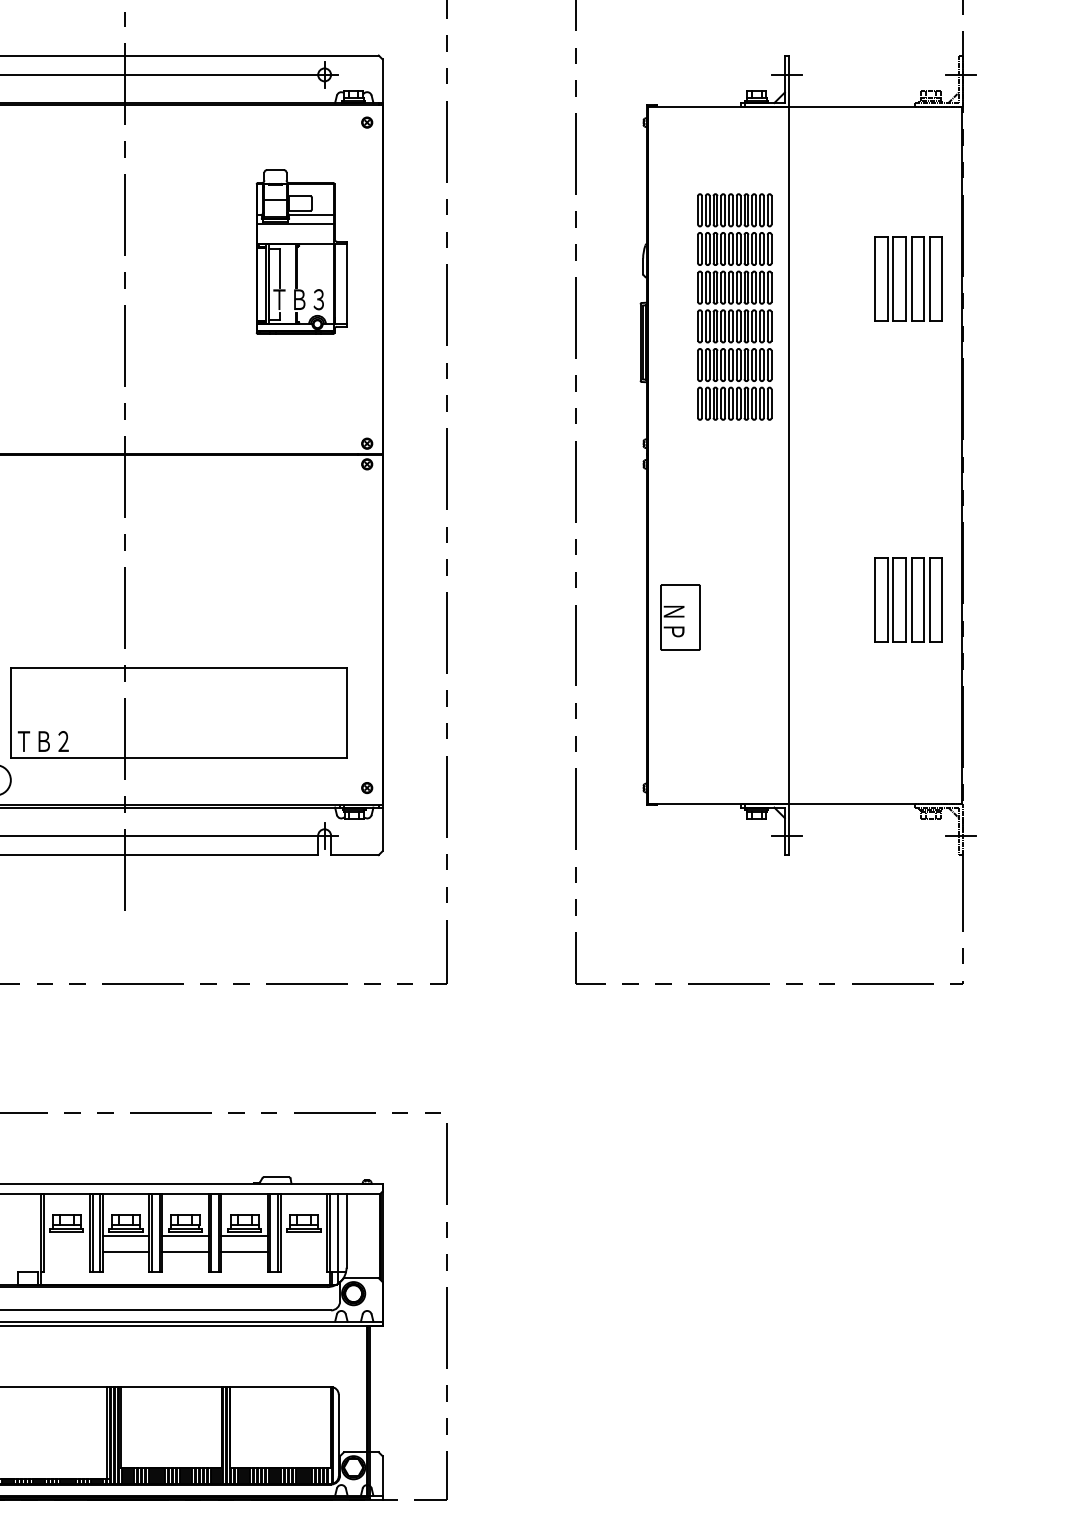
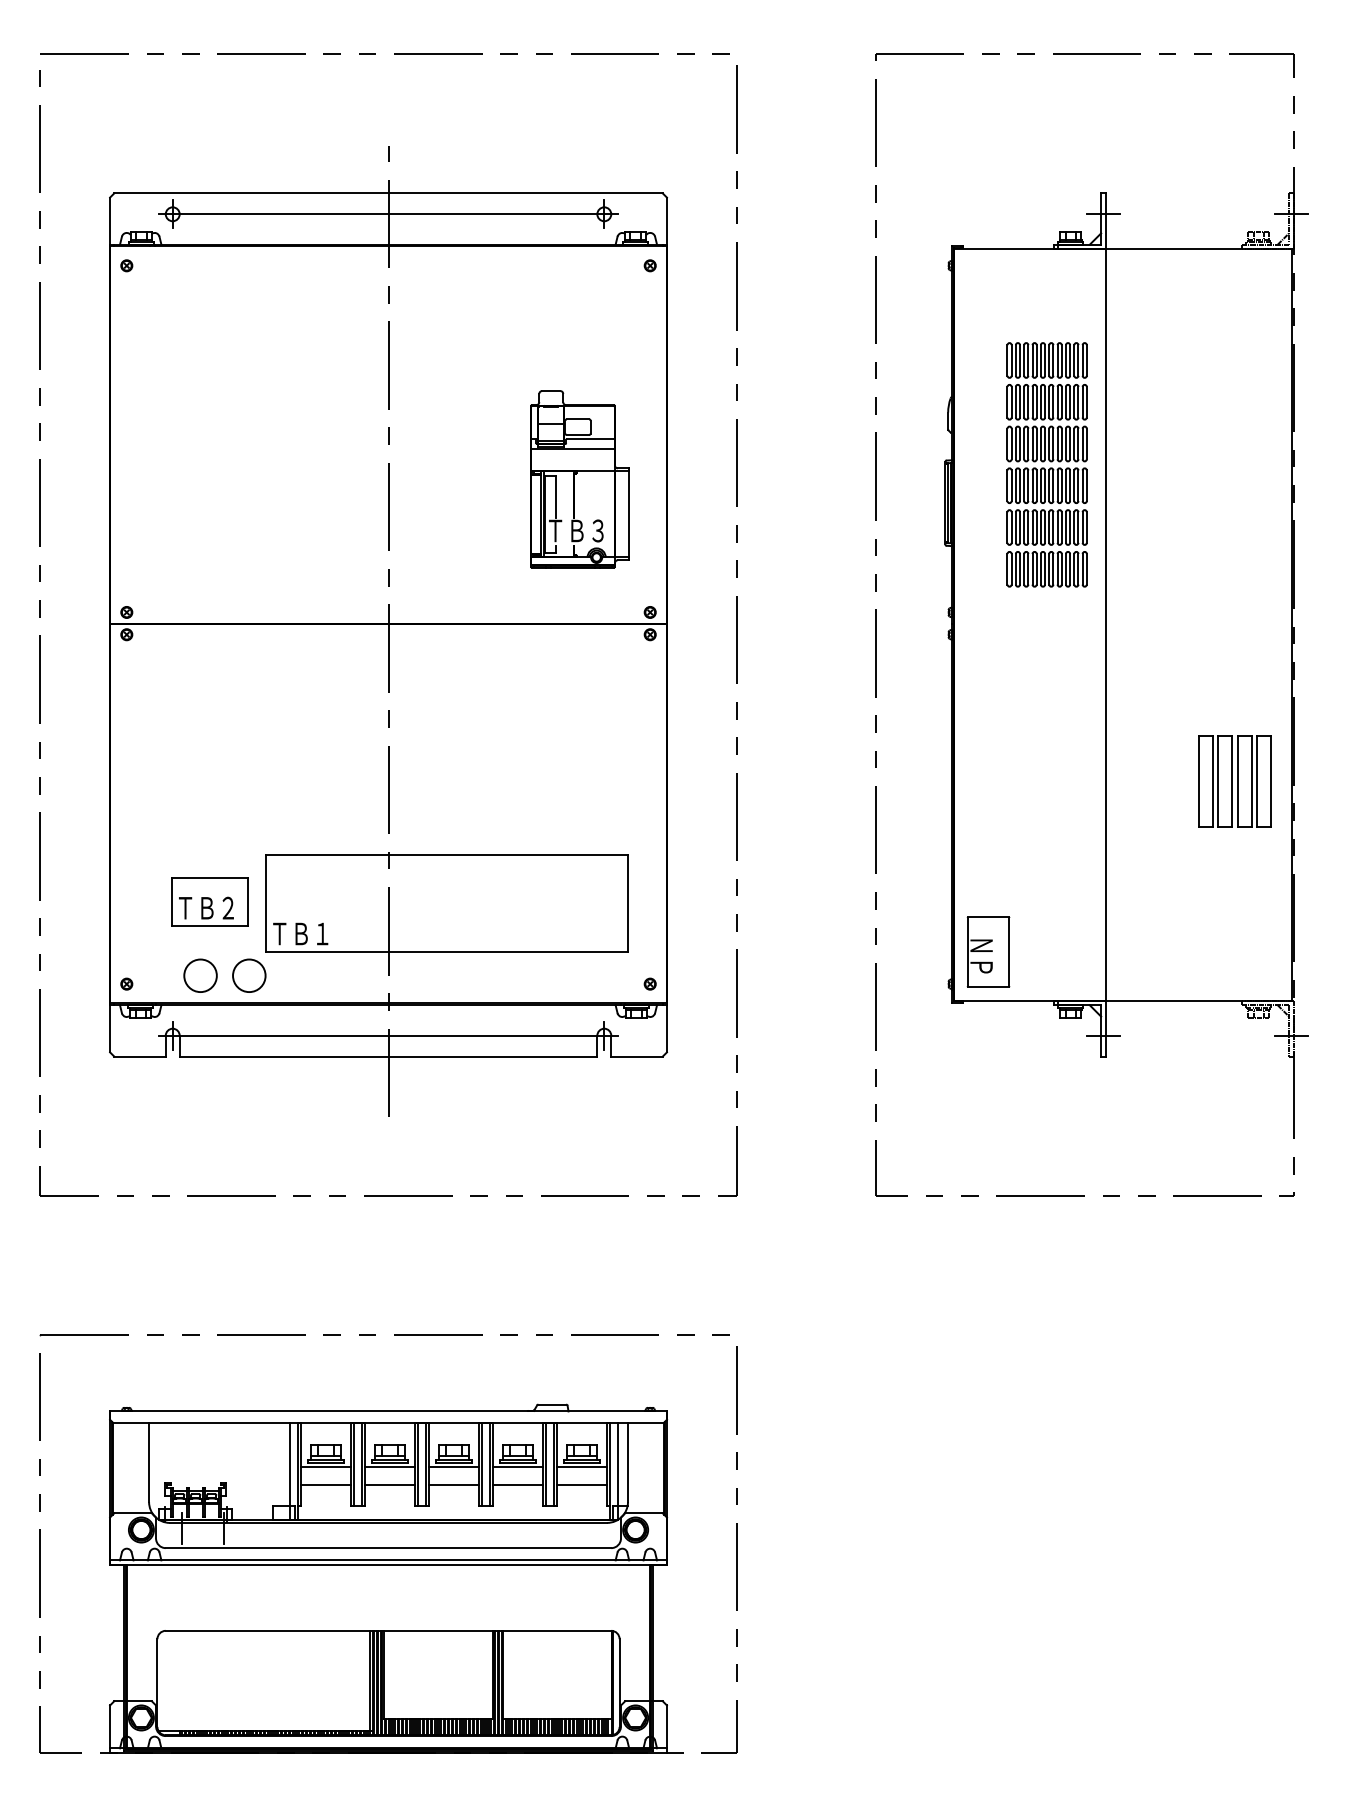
part: (301, 252) -> (579, 479), moved
part: (908, 278) -> (1234, 434), removed
part: (680, 616) -> (988, 951), moved
text: (63, 740) -> (322, 932), ＴＢ２ -> ＴＢ１
line: (66, 1235) -> (325, 1467), added
line: (303, 1235) -> (581, 1467), added
line: (33, 1239) -> (289, 1471), added
line: (66, 1252) -> (325, 1485), added
line: (303, 1252) -> (581, 1485), added

